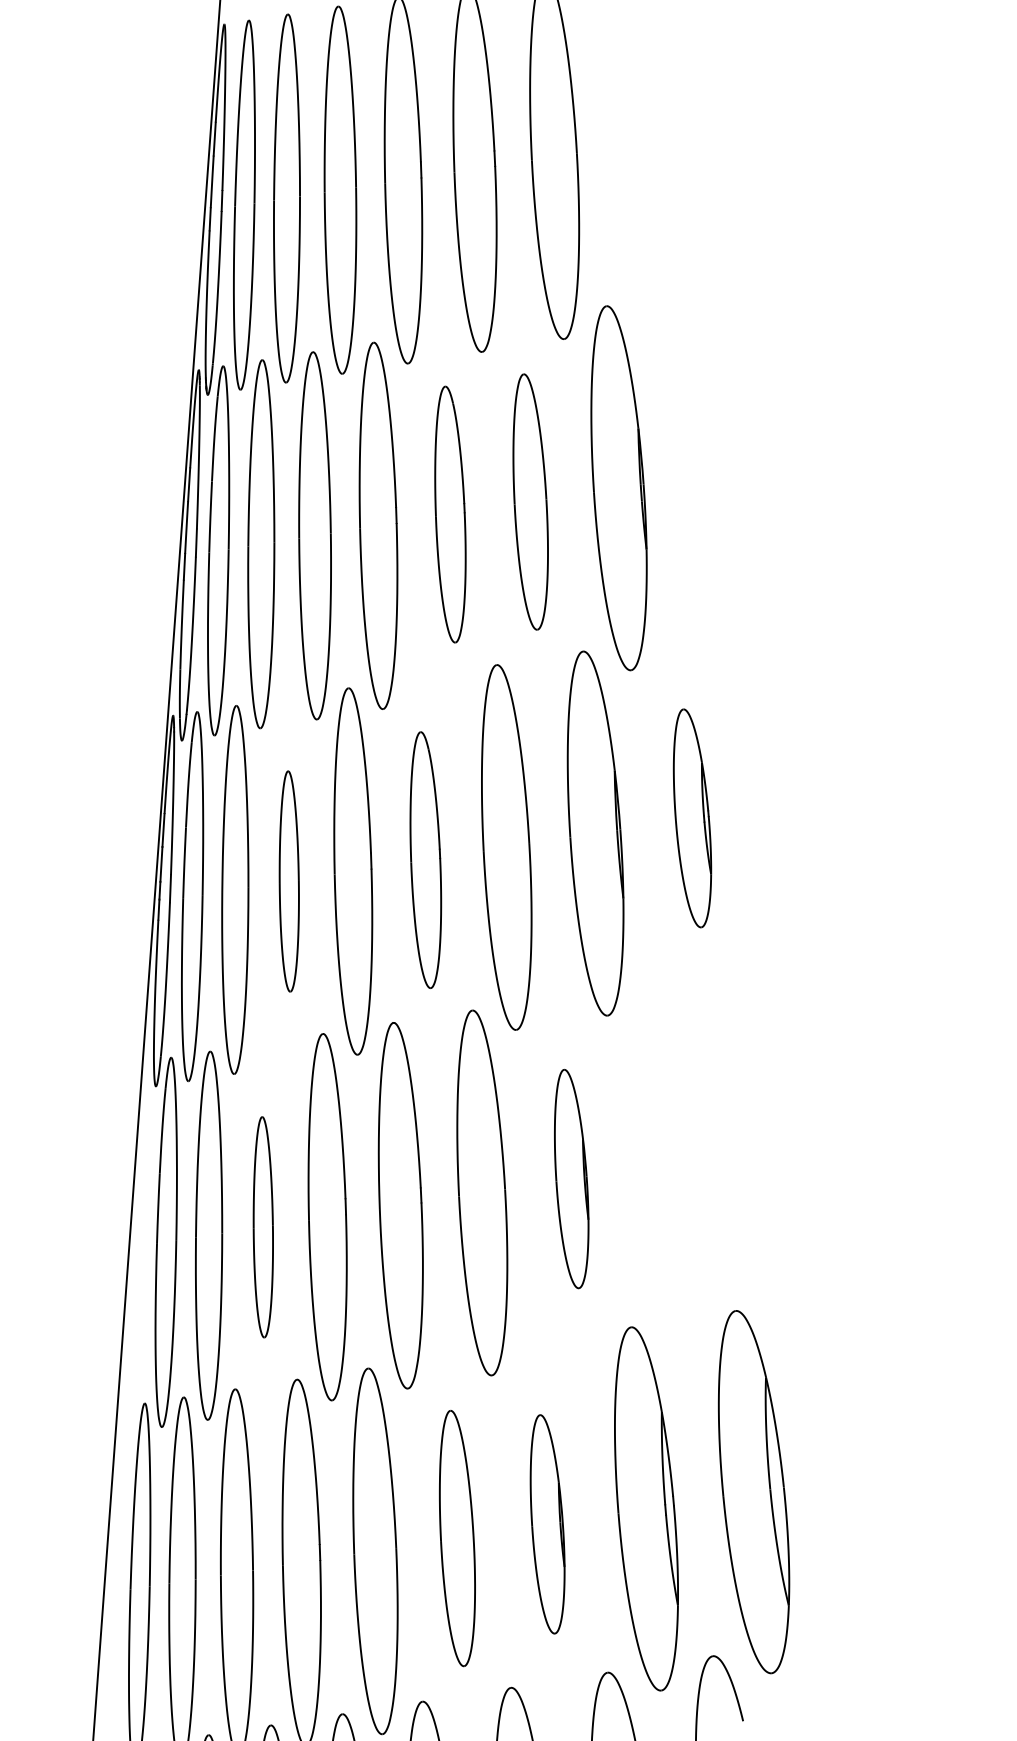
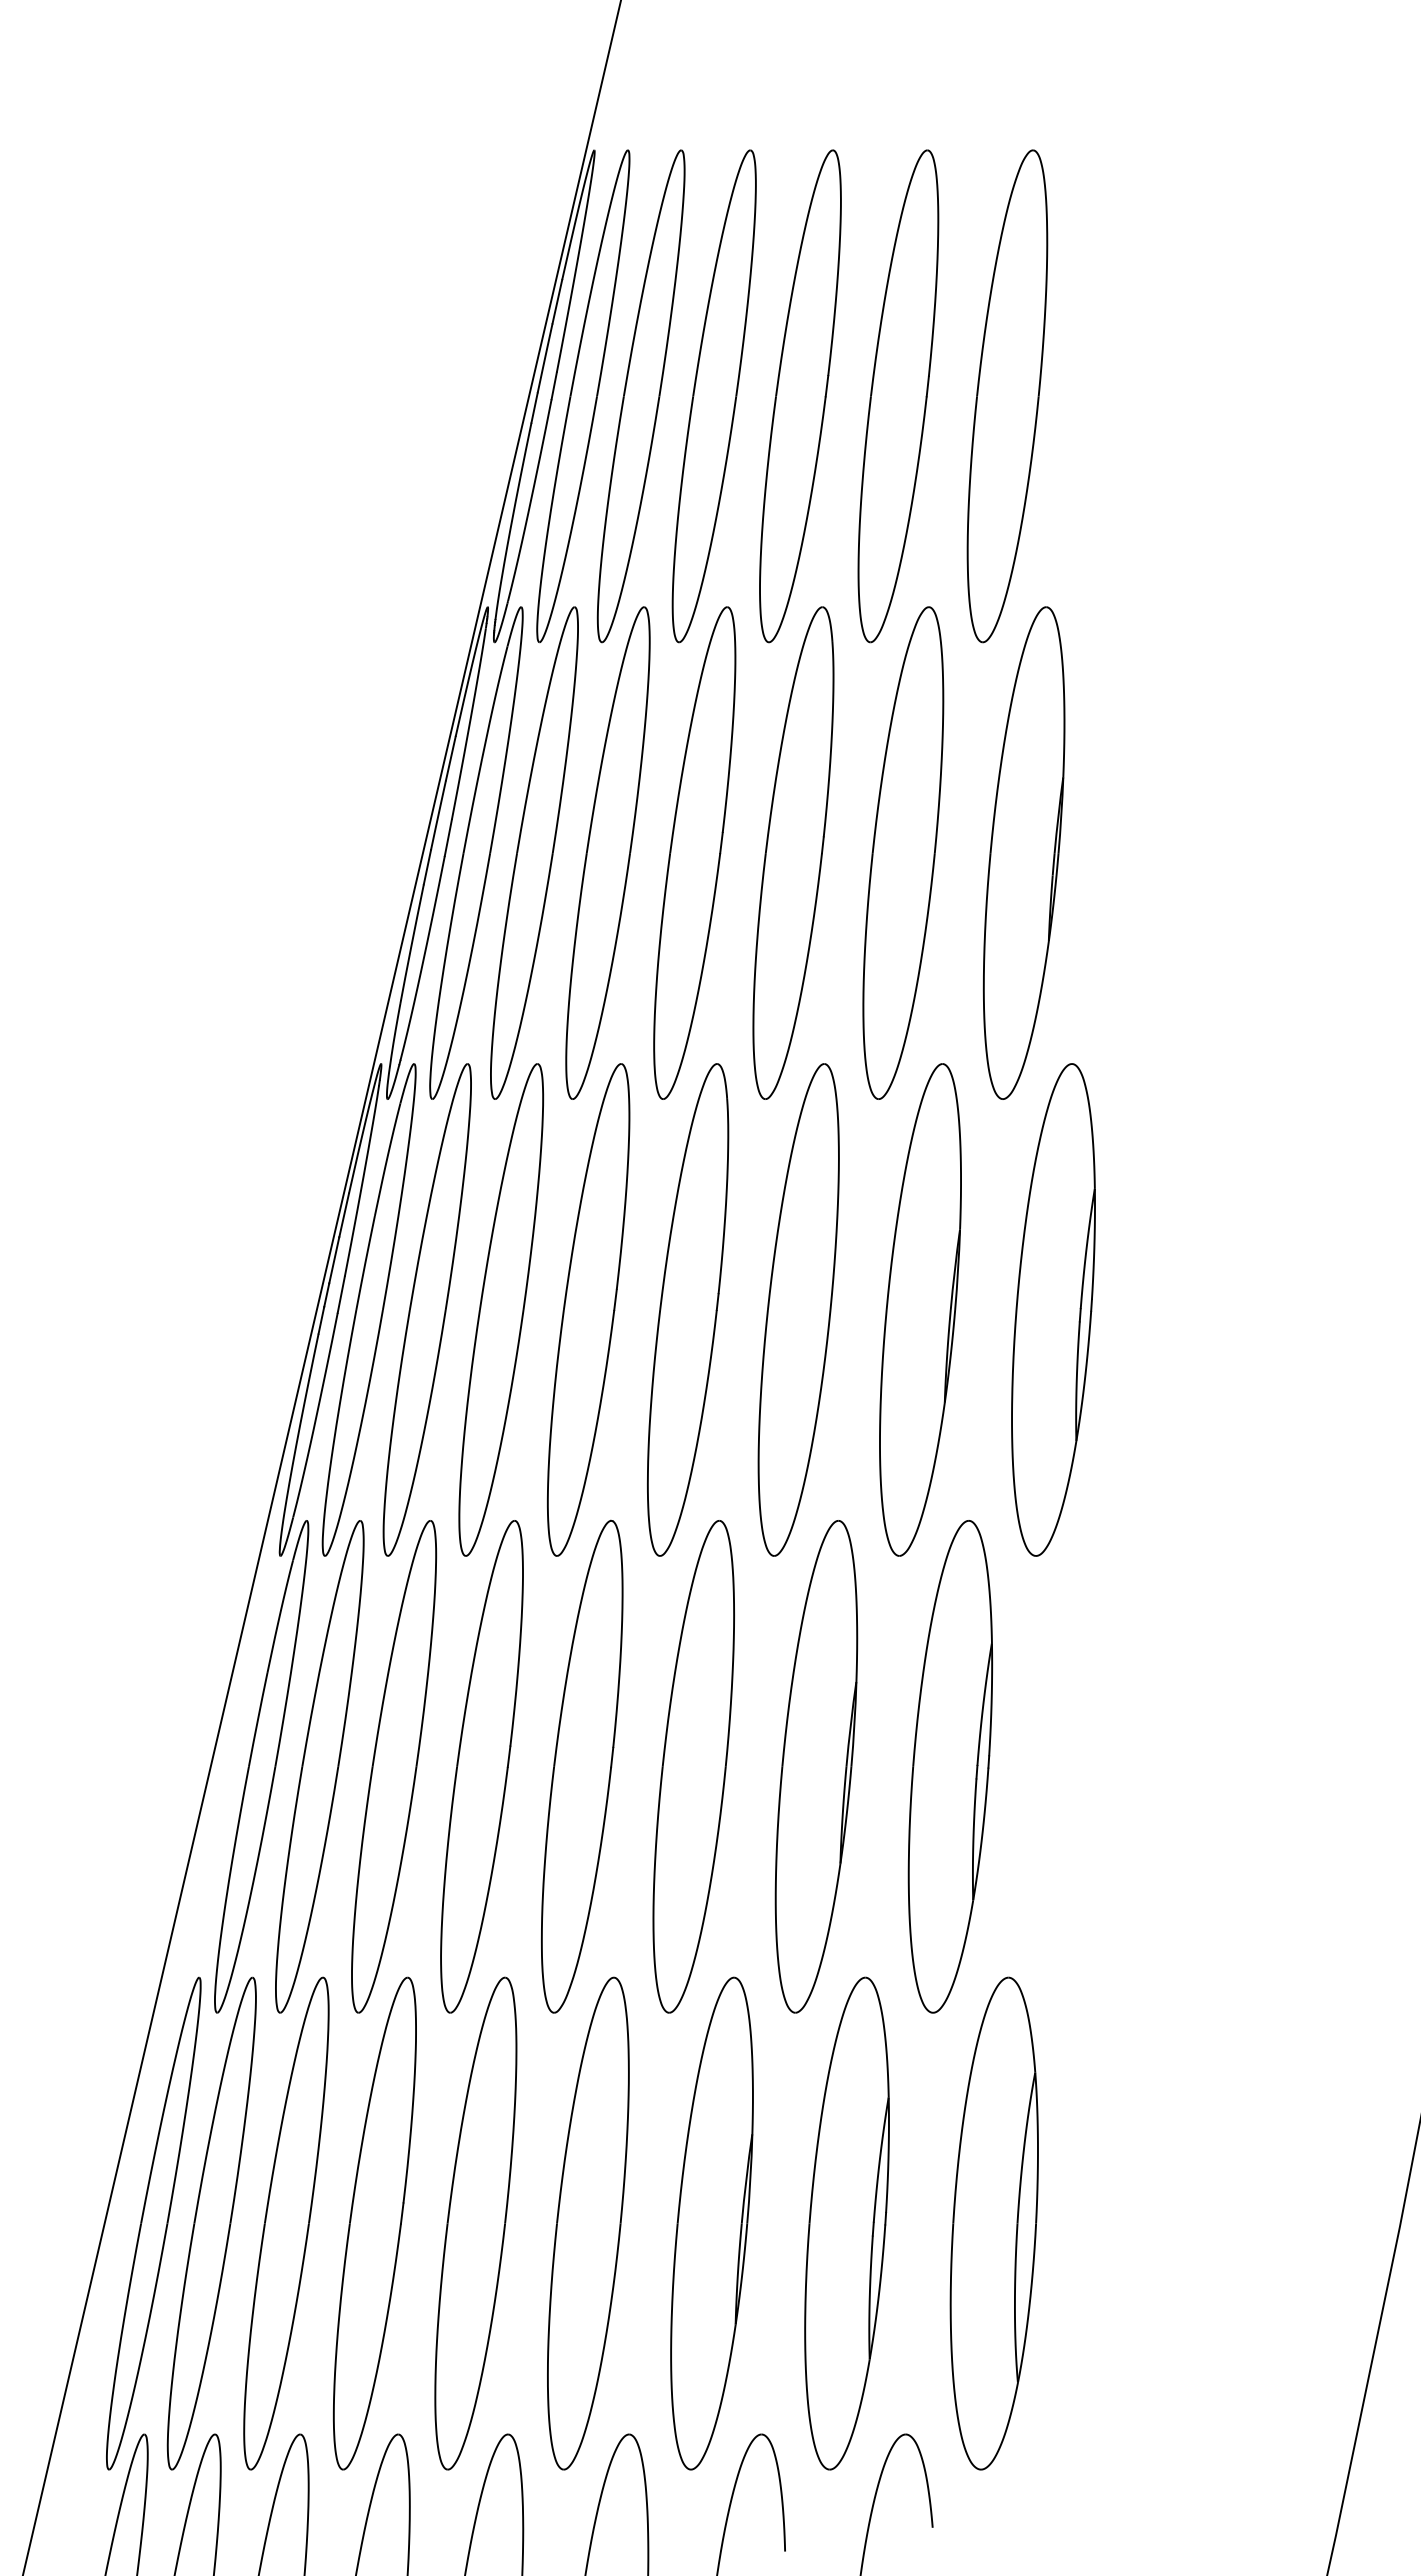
part: (530, 501) -> (903, 852), size x1.43
part: (450, 514) -> (793, 852), size x1.43
part: (692, 818) -> (1053, 1309), size x1.67
part: (425, 859) -> (688, 1309), size x1.43
part: (289, 881) -> (501, 1309), size x1.67
part: (669, 1163) -> (950, 1766), added
part: (571, 1178) -> (816, 1766), size x1.67
part: (263, 1227) -> (394, 1766), size x1.67
part: (546, 1524) -> (711, 2223), size x1.67
part: (457, 1538) -> (588, 2223), size x1.43

